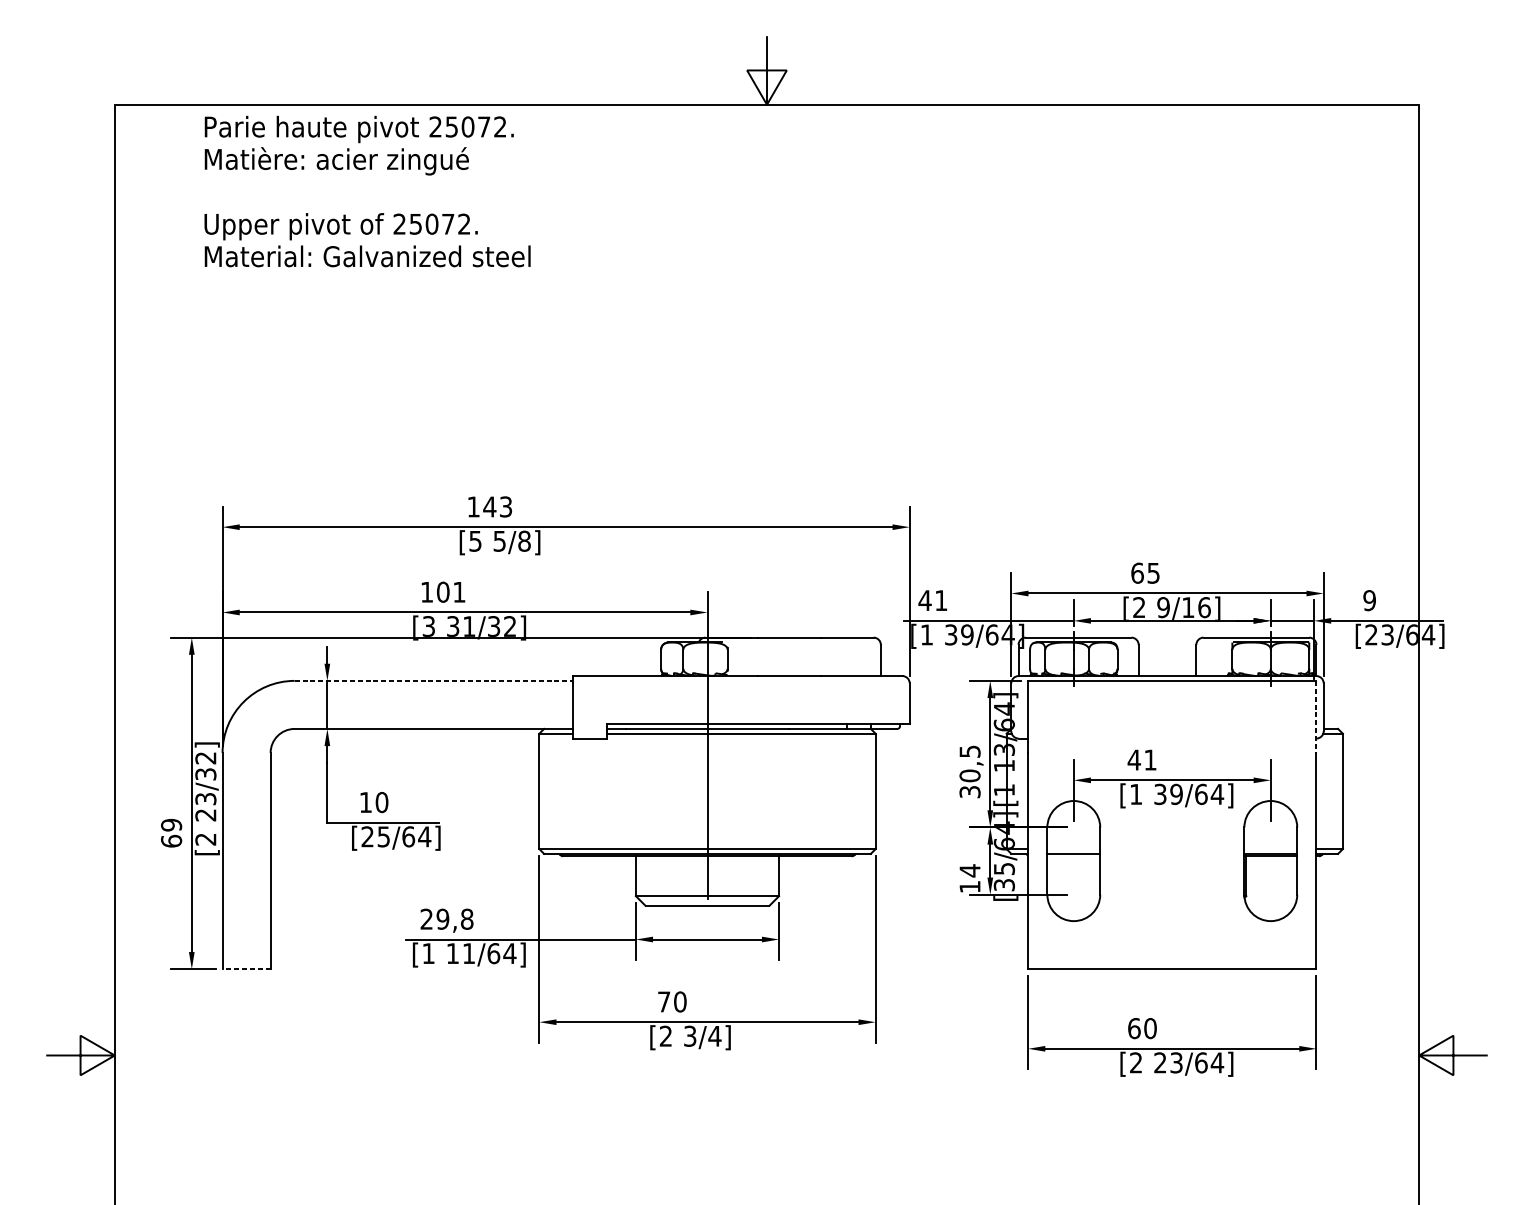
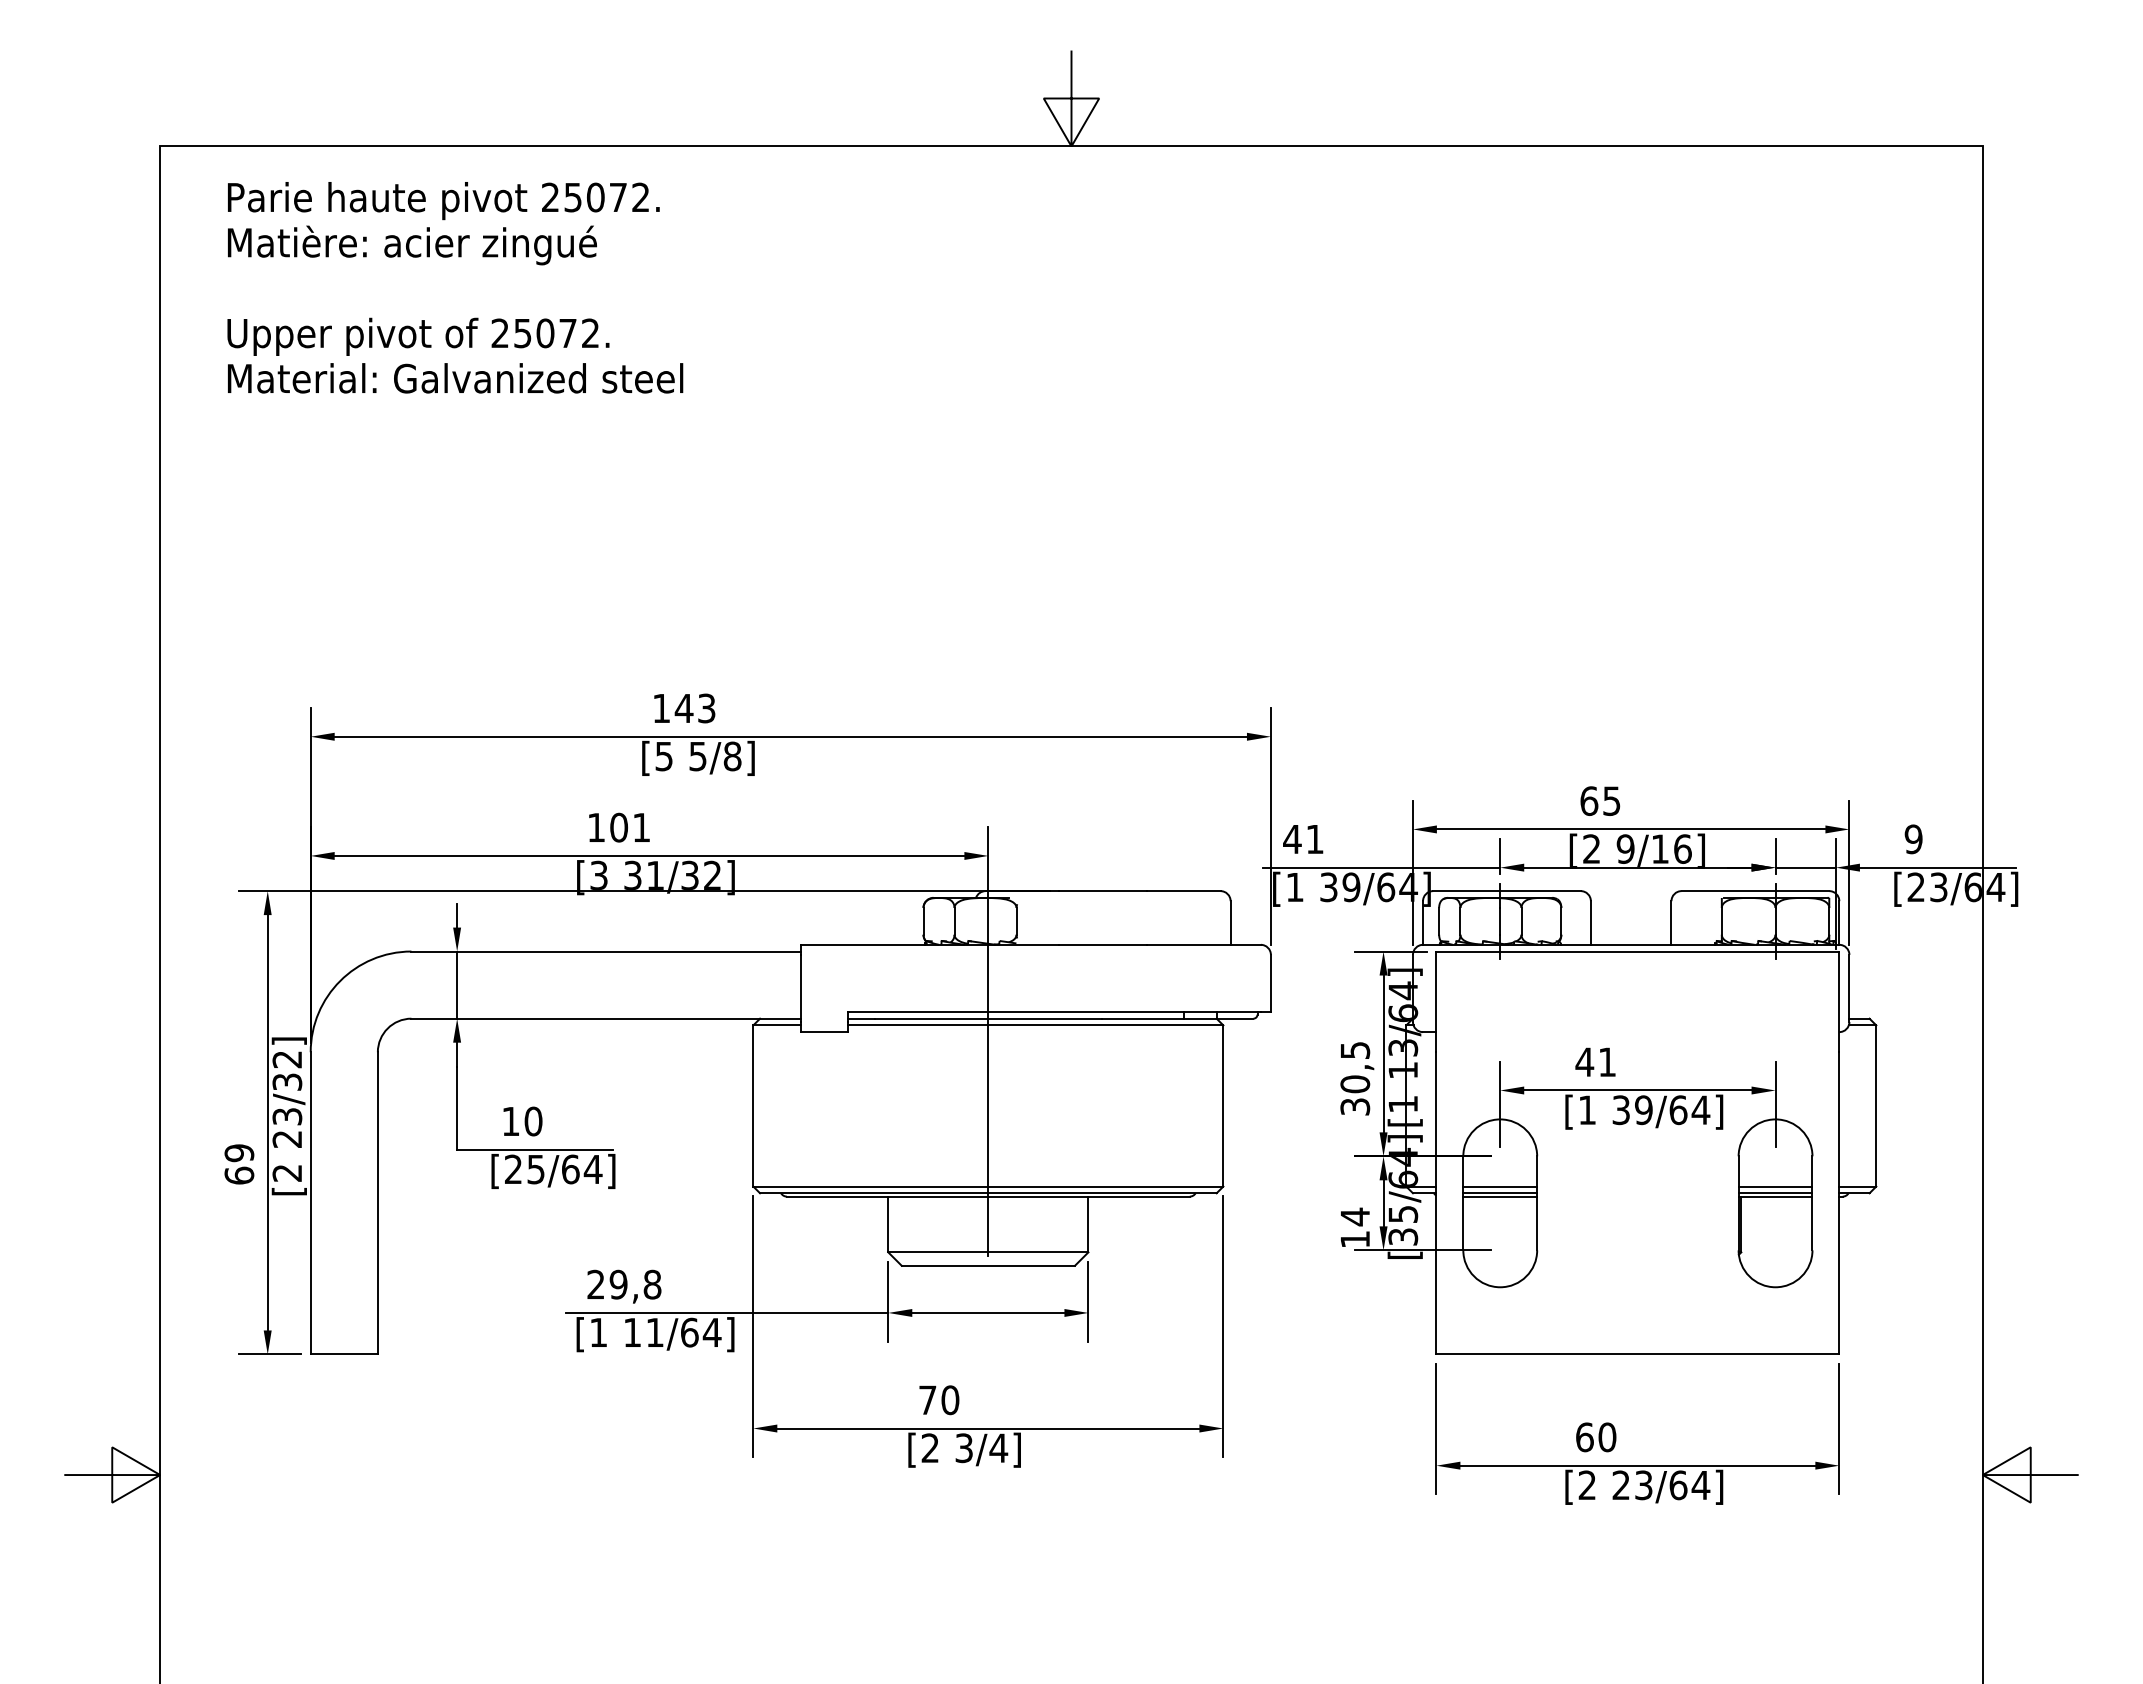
text: (367, 191) -> (455, 287), moved
line: (434, 680) -> (606, 951), dashed -> solid
line: (1316, 717) -> (1839, 1002), dashed -> solid
line: (1073, 849) -> (1500, 1186), added
line: (1270, 849) -> (1775, 1186), added
line: (1073, 856) -> (1500, 1196), added
line: (246, 969) -> (344, 1354), dashed -> solid

